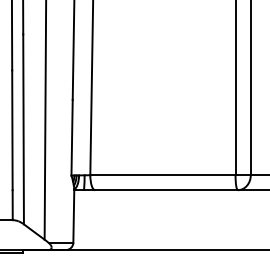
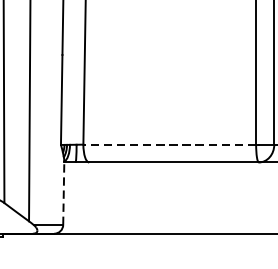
line: (162, 175) -> (169, 144), solid -> dashed
line: (73, 215) -> (63, 192), solid -> dashed

